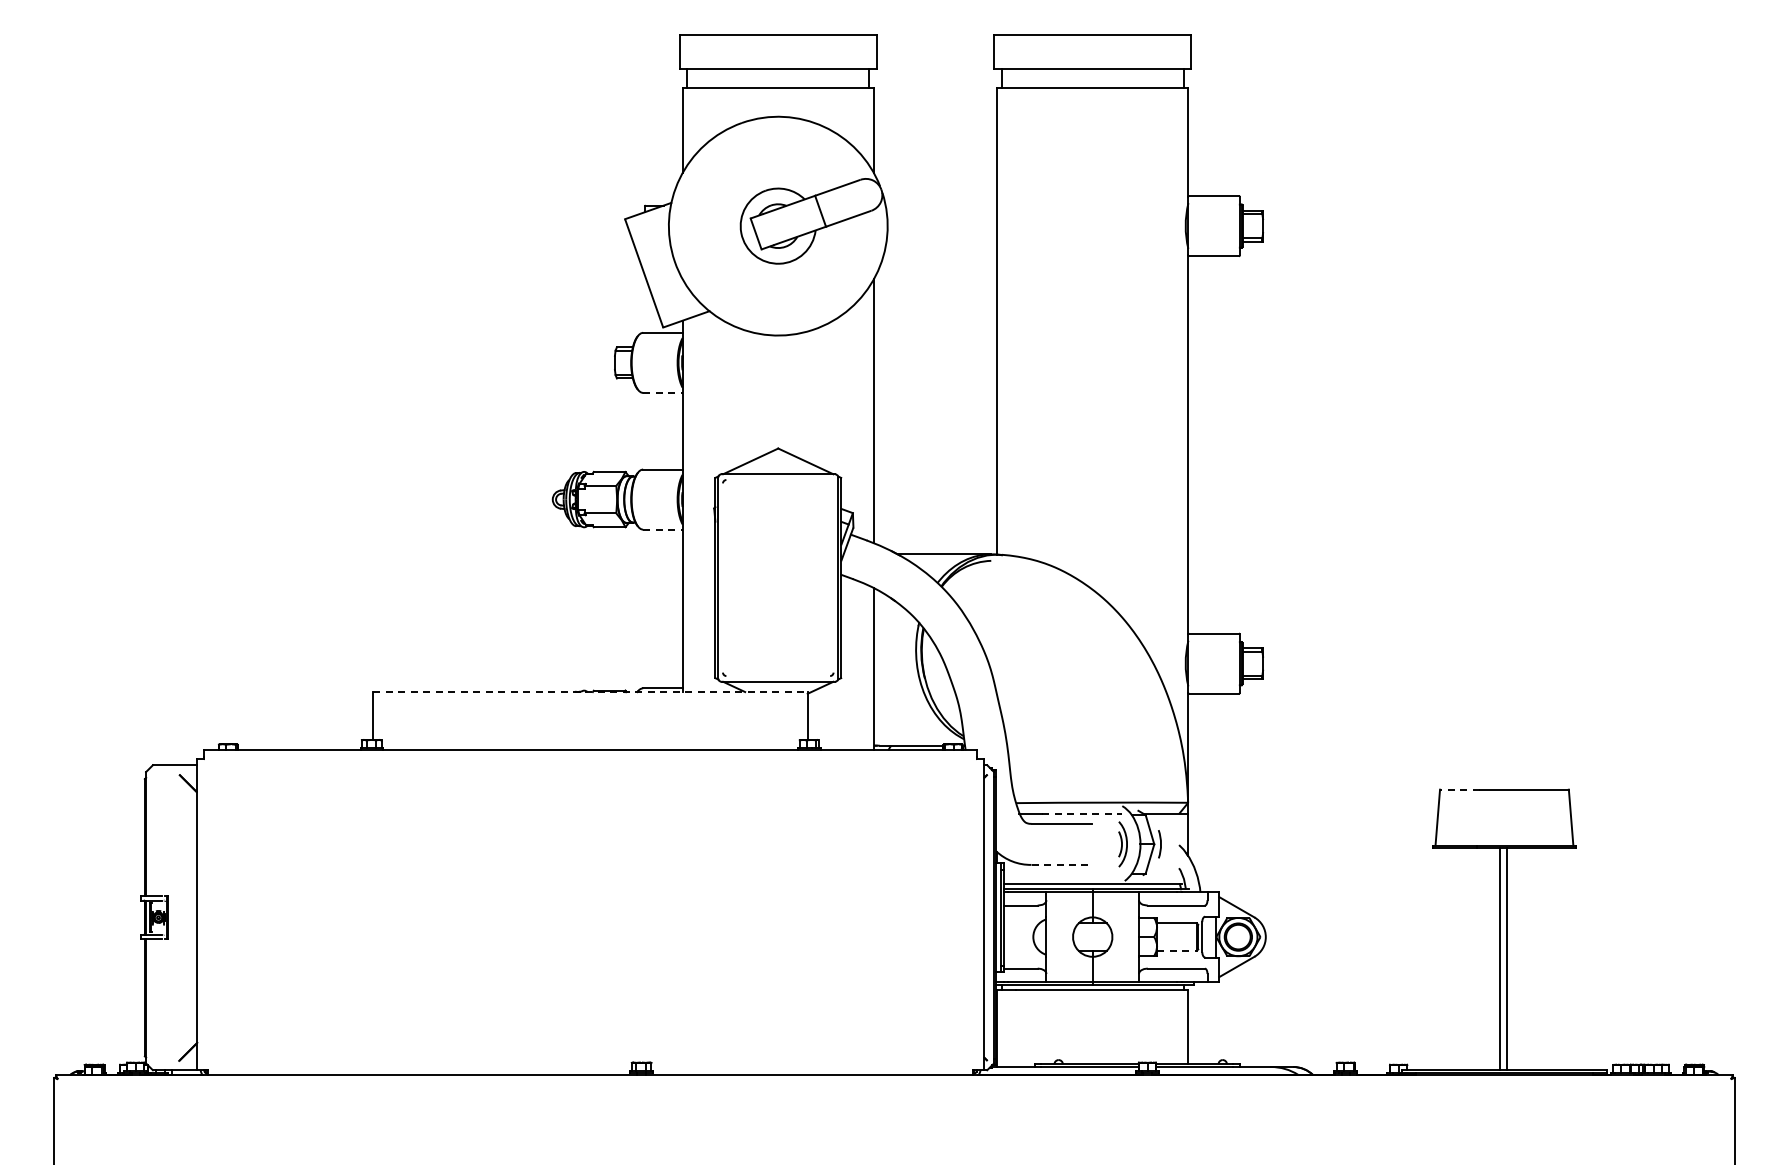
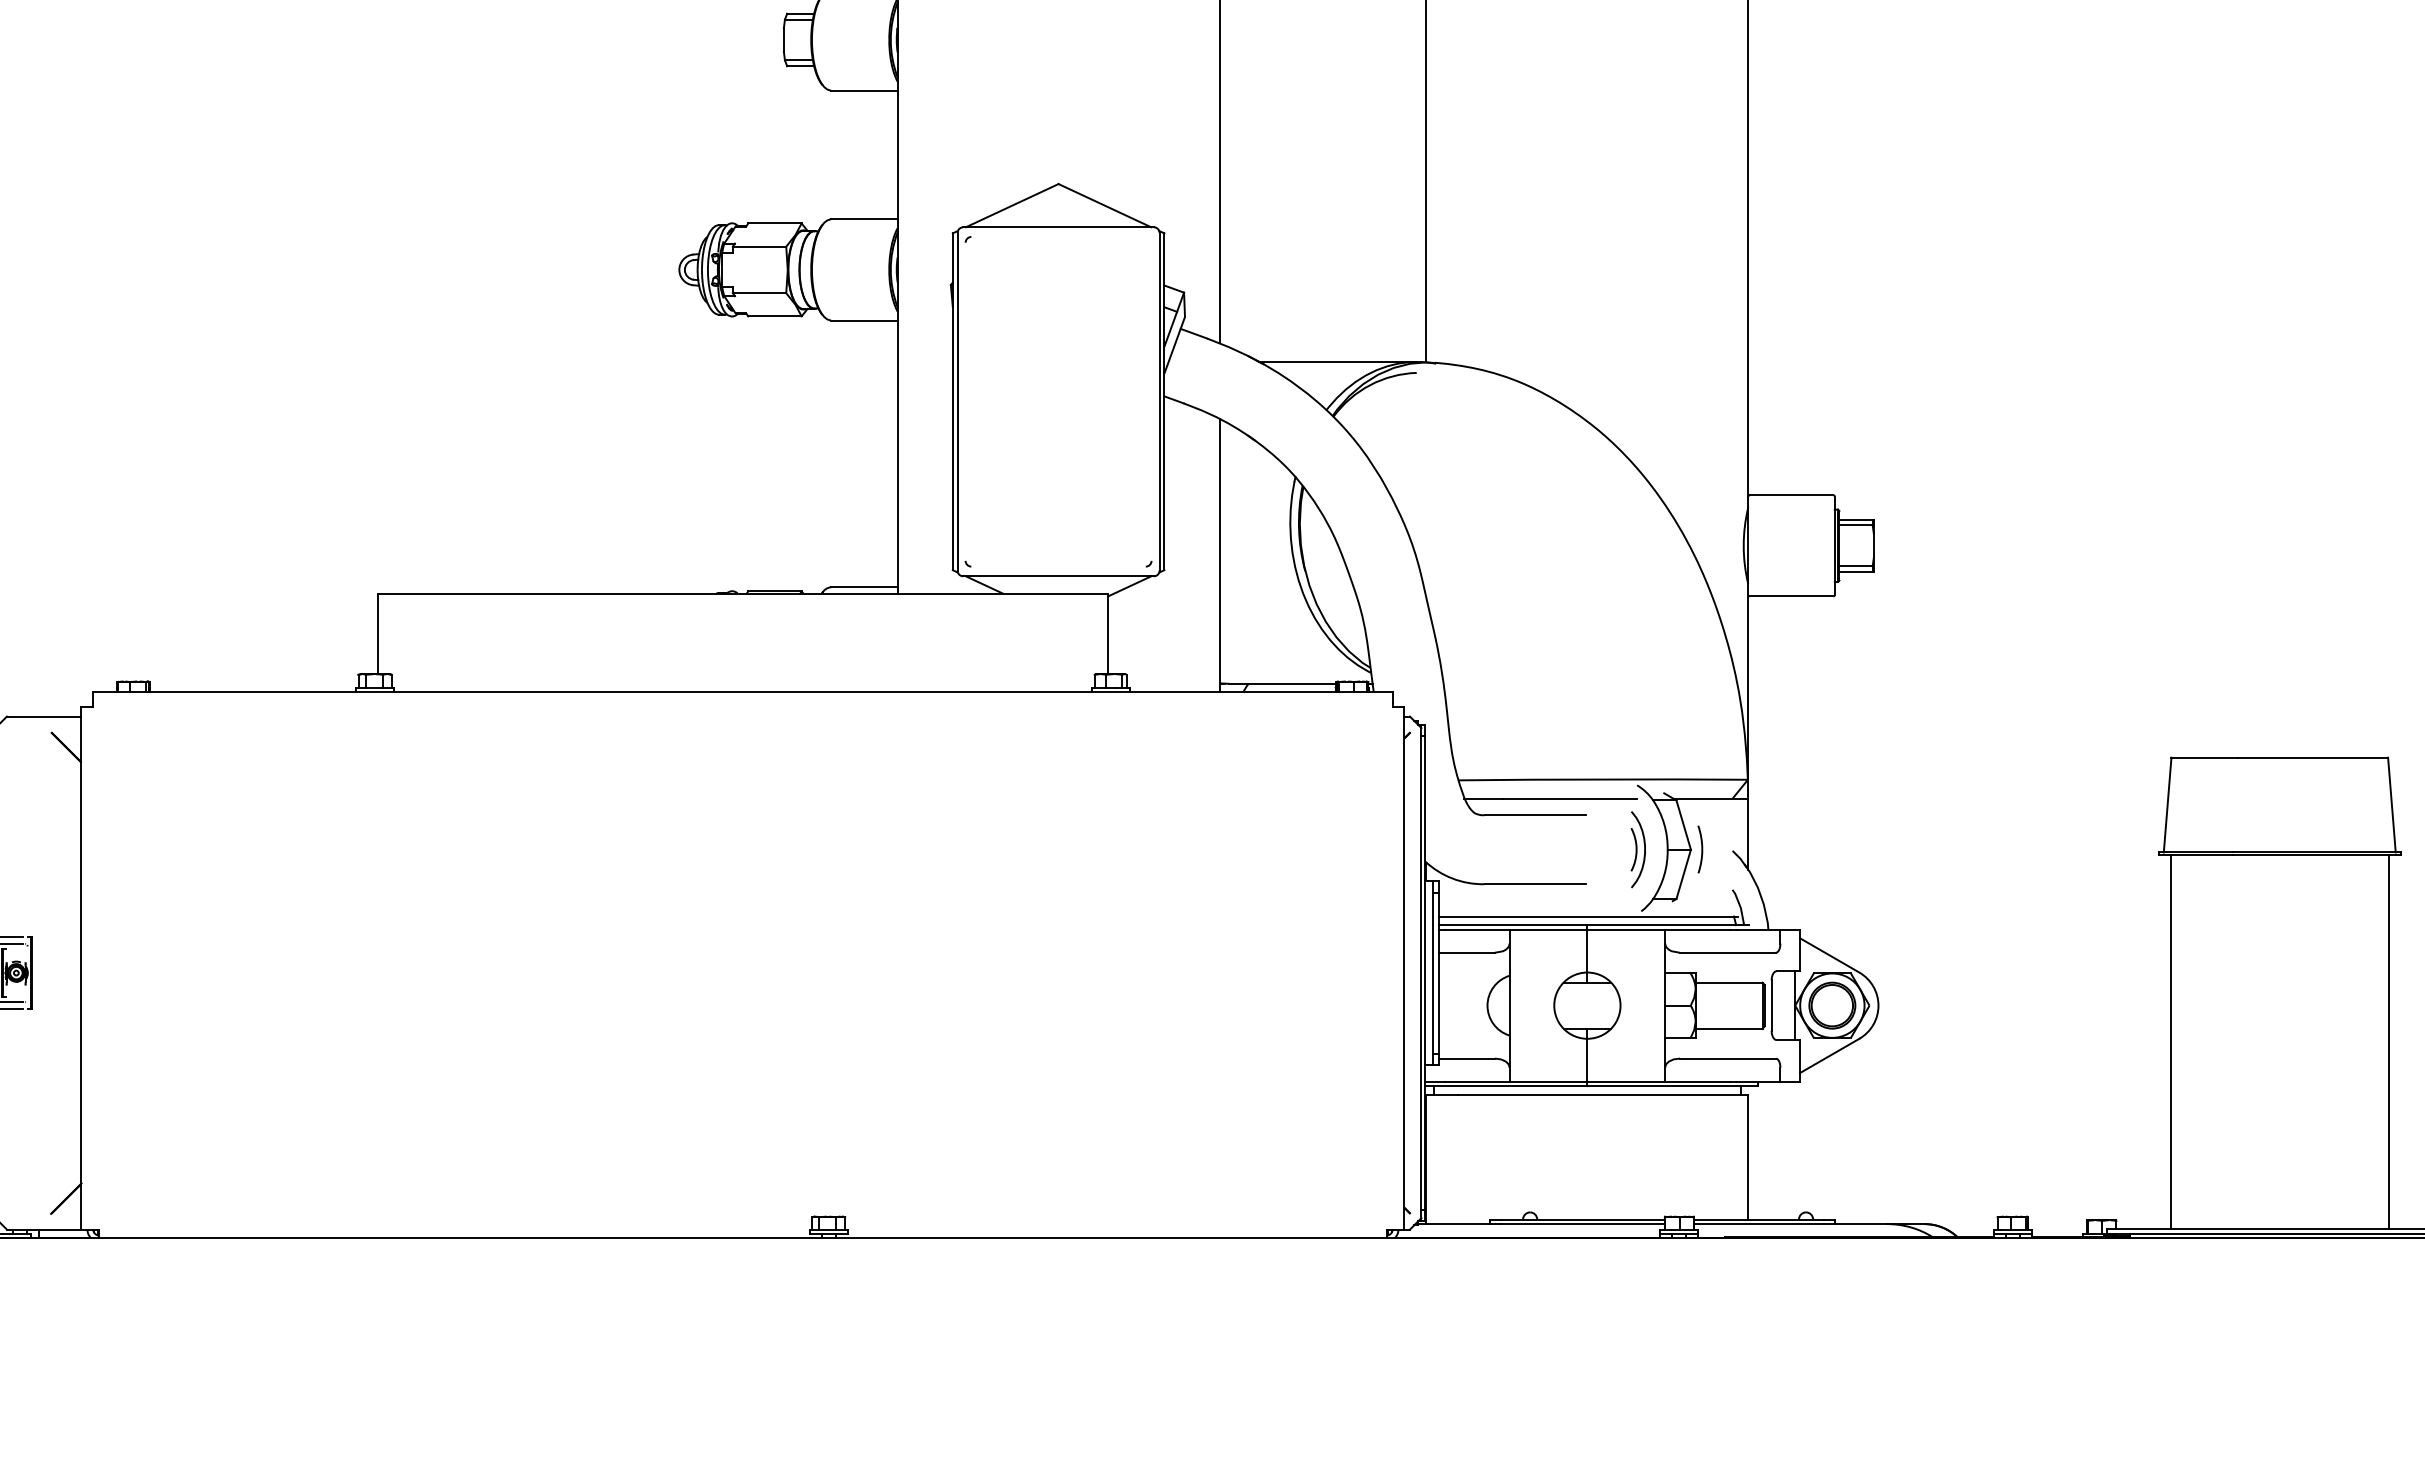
line: (662, 392) -> (863, 89), dashed -> solid
line: (662, 529) -> (863, 320), dashed -> solid
line: (591, 692) -> (744, 594), dashed -> solid
line: (1459, 789) -> (2204, 757), dashed -> solid
line: (1082, 814) -> (1570, 799), dashed -> solid
line: (1062, 864) -> (1536, 883), dashed -> solid
line: (1176, 950) -> (1728, 1028), dashed -> solid
line: (1499, 958) -> (2170, 1041), moved
line: (1507, 958) -> (2389, 1041), moved

